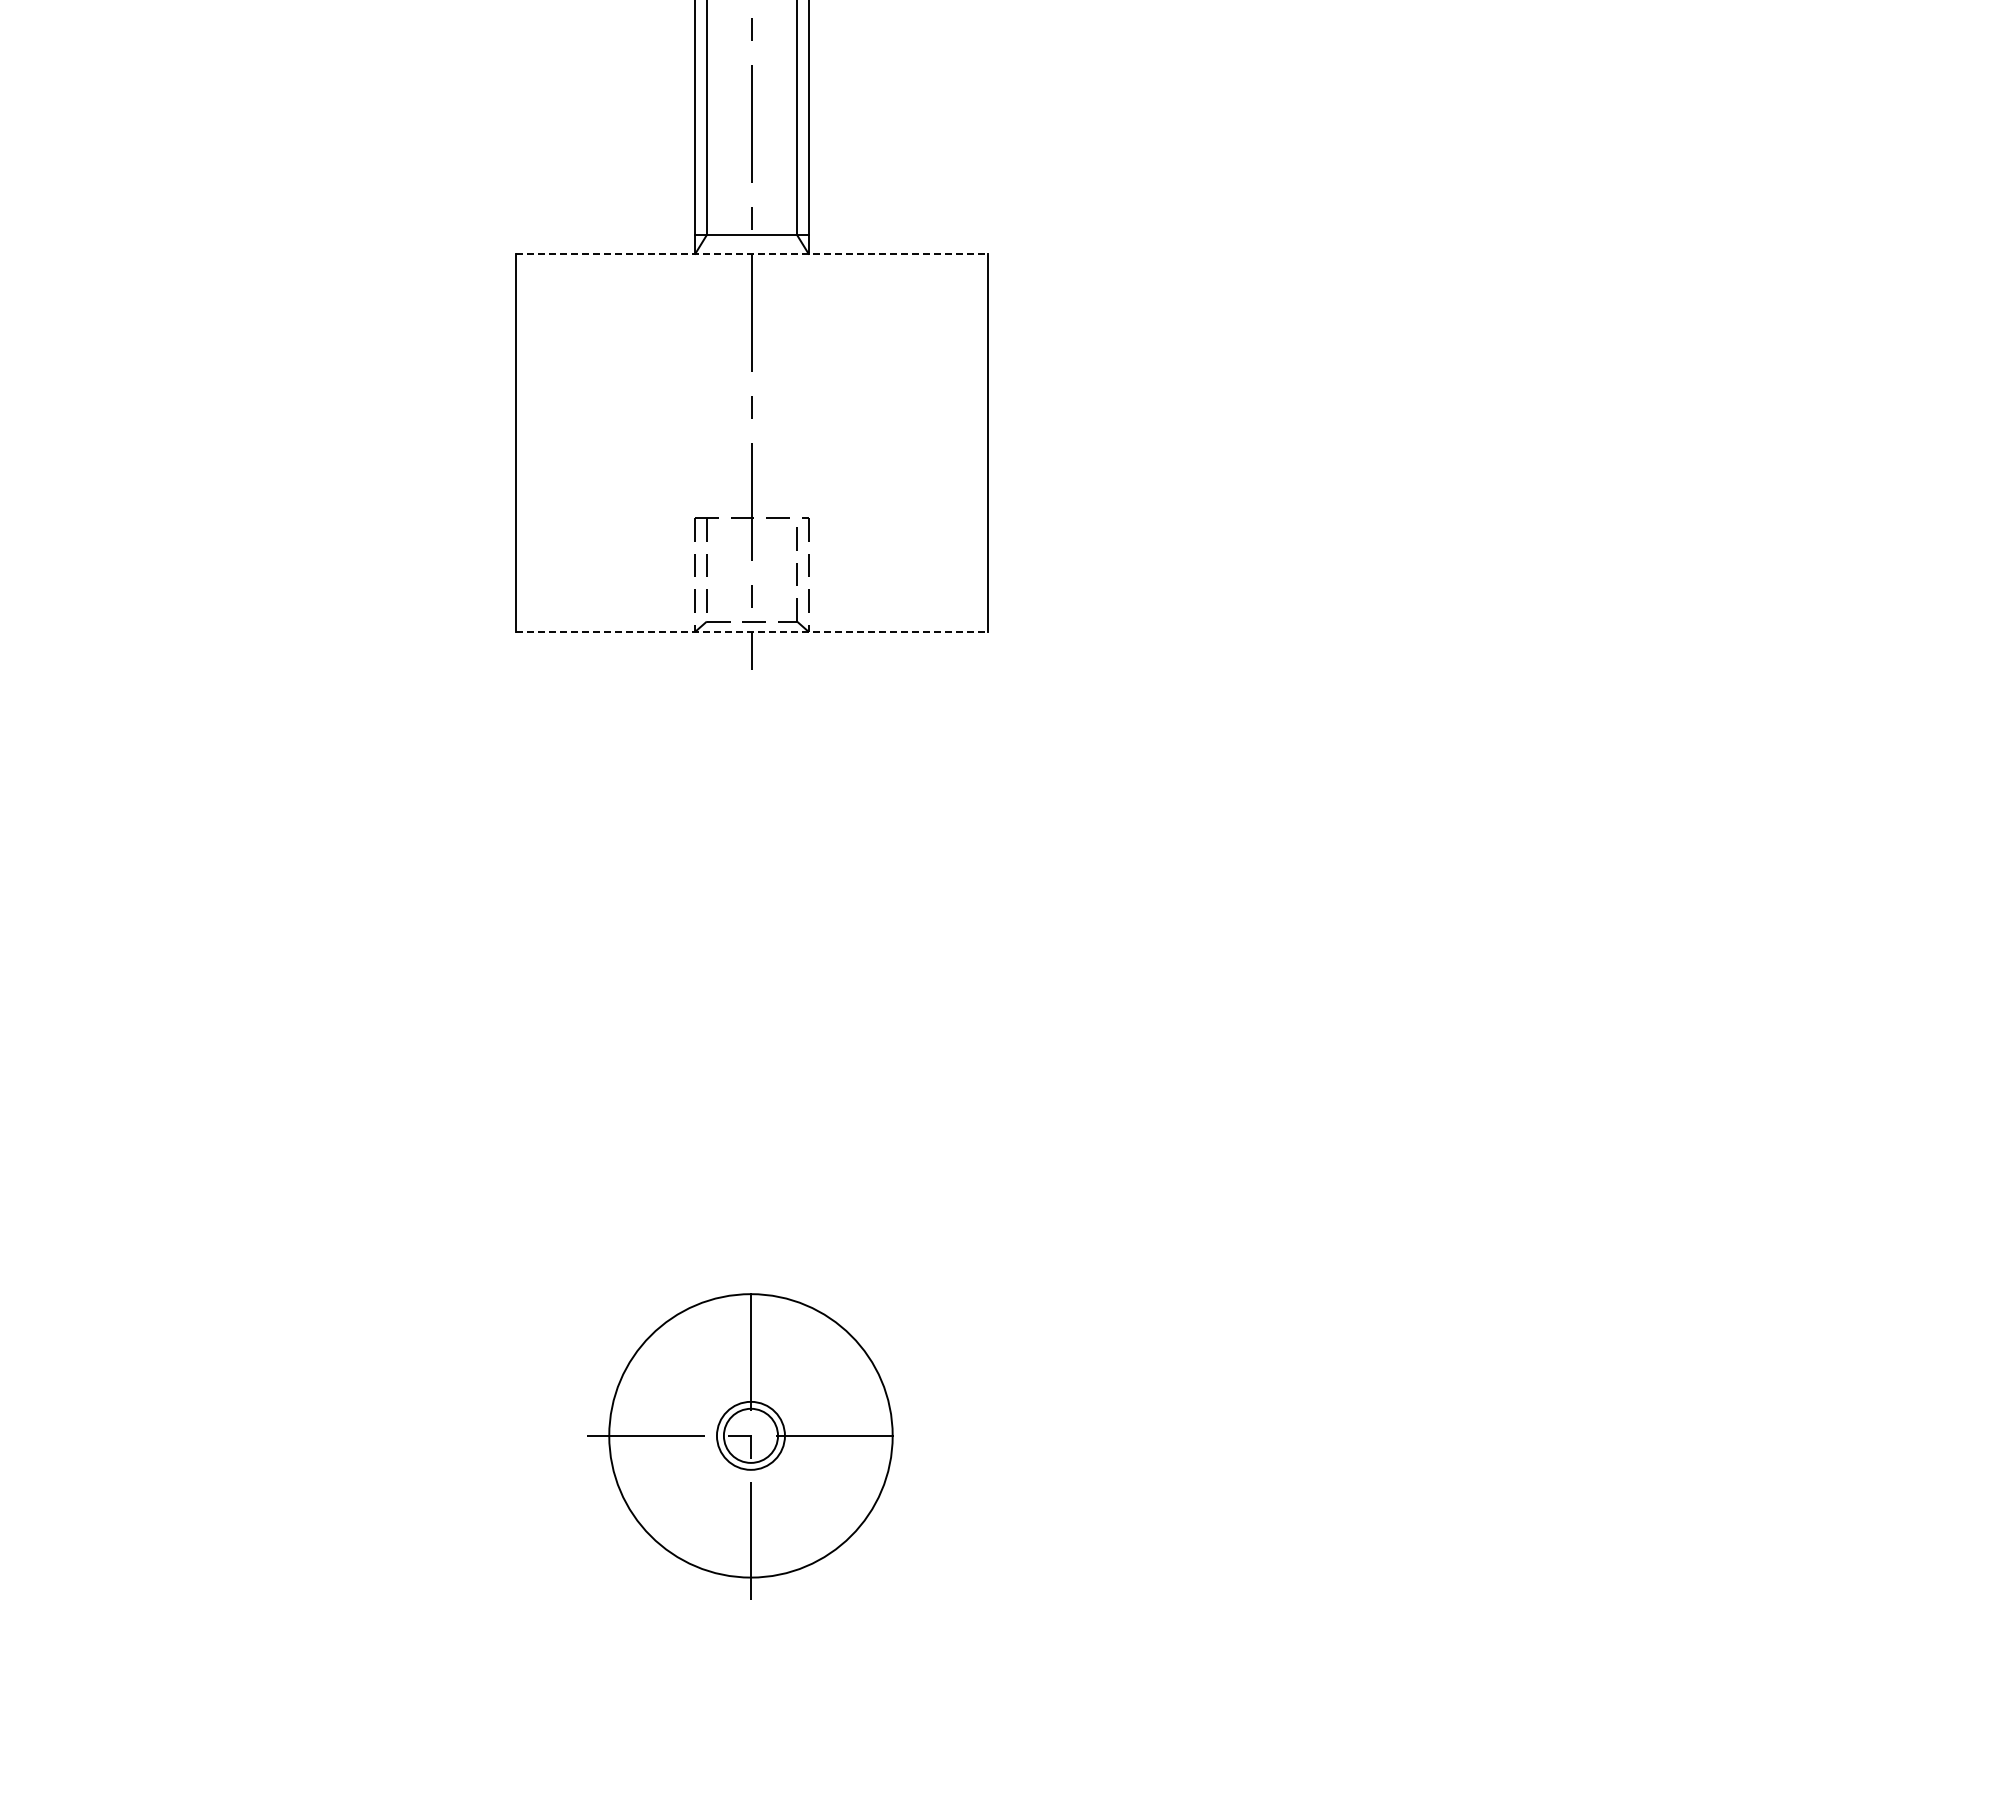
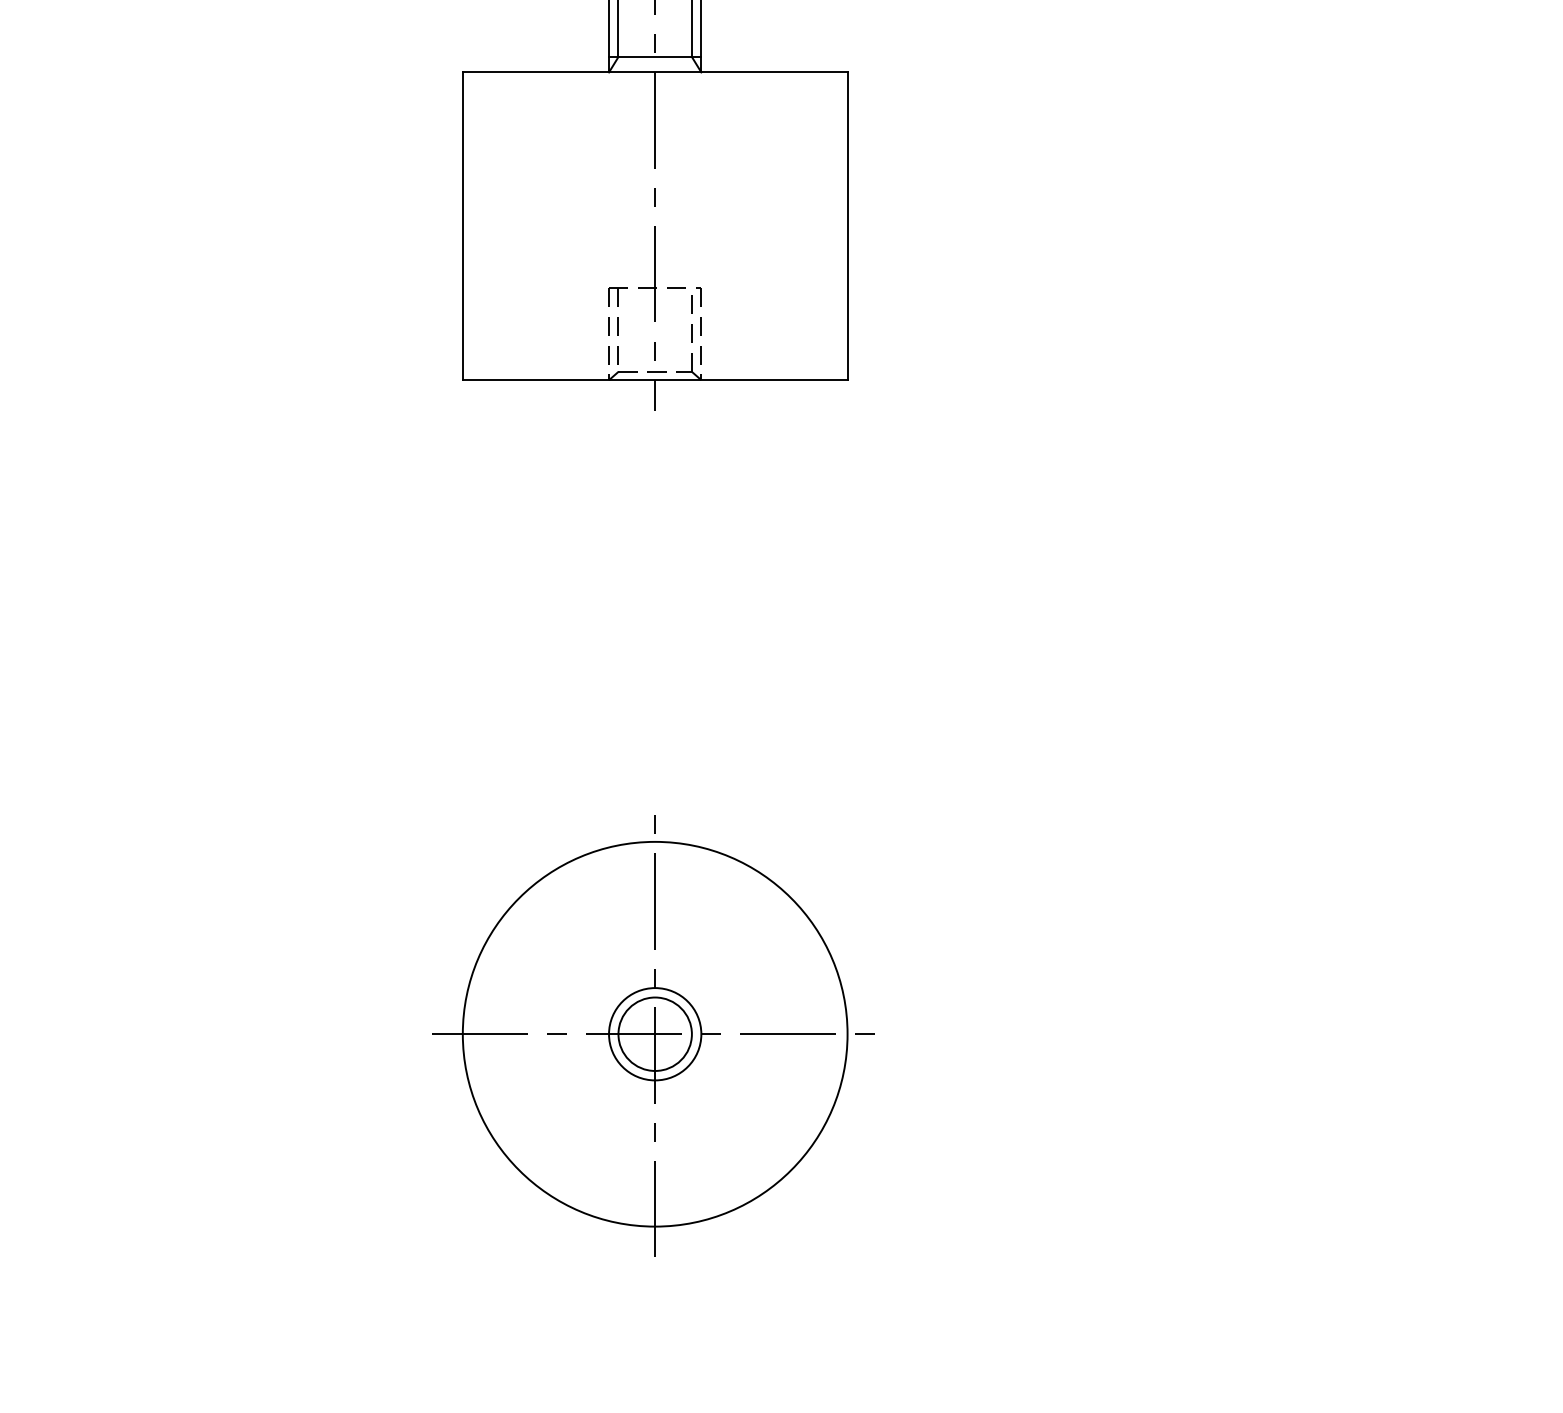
line: (752, 253) -> (655, 72), dashed -> solid
line: (752, 631) -> (655, 379), dashed -> solid
part: (749, 1437) -> (653, 1036), size x1.67

